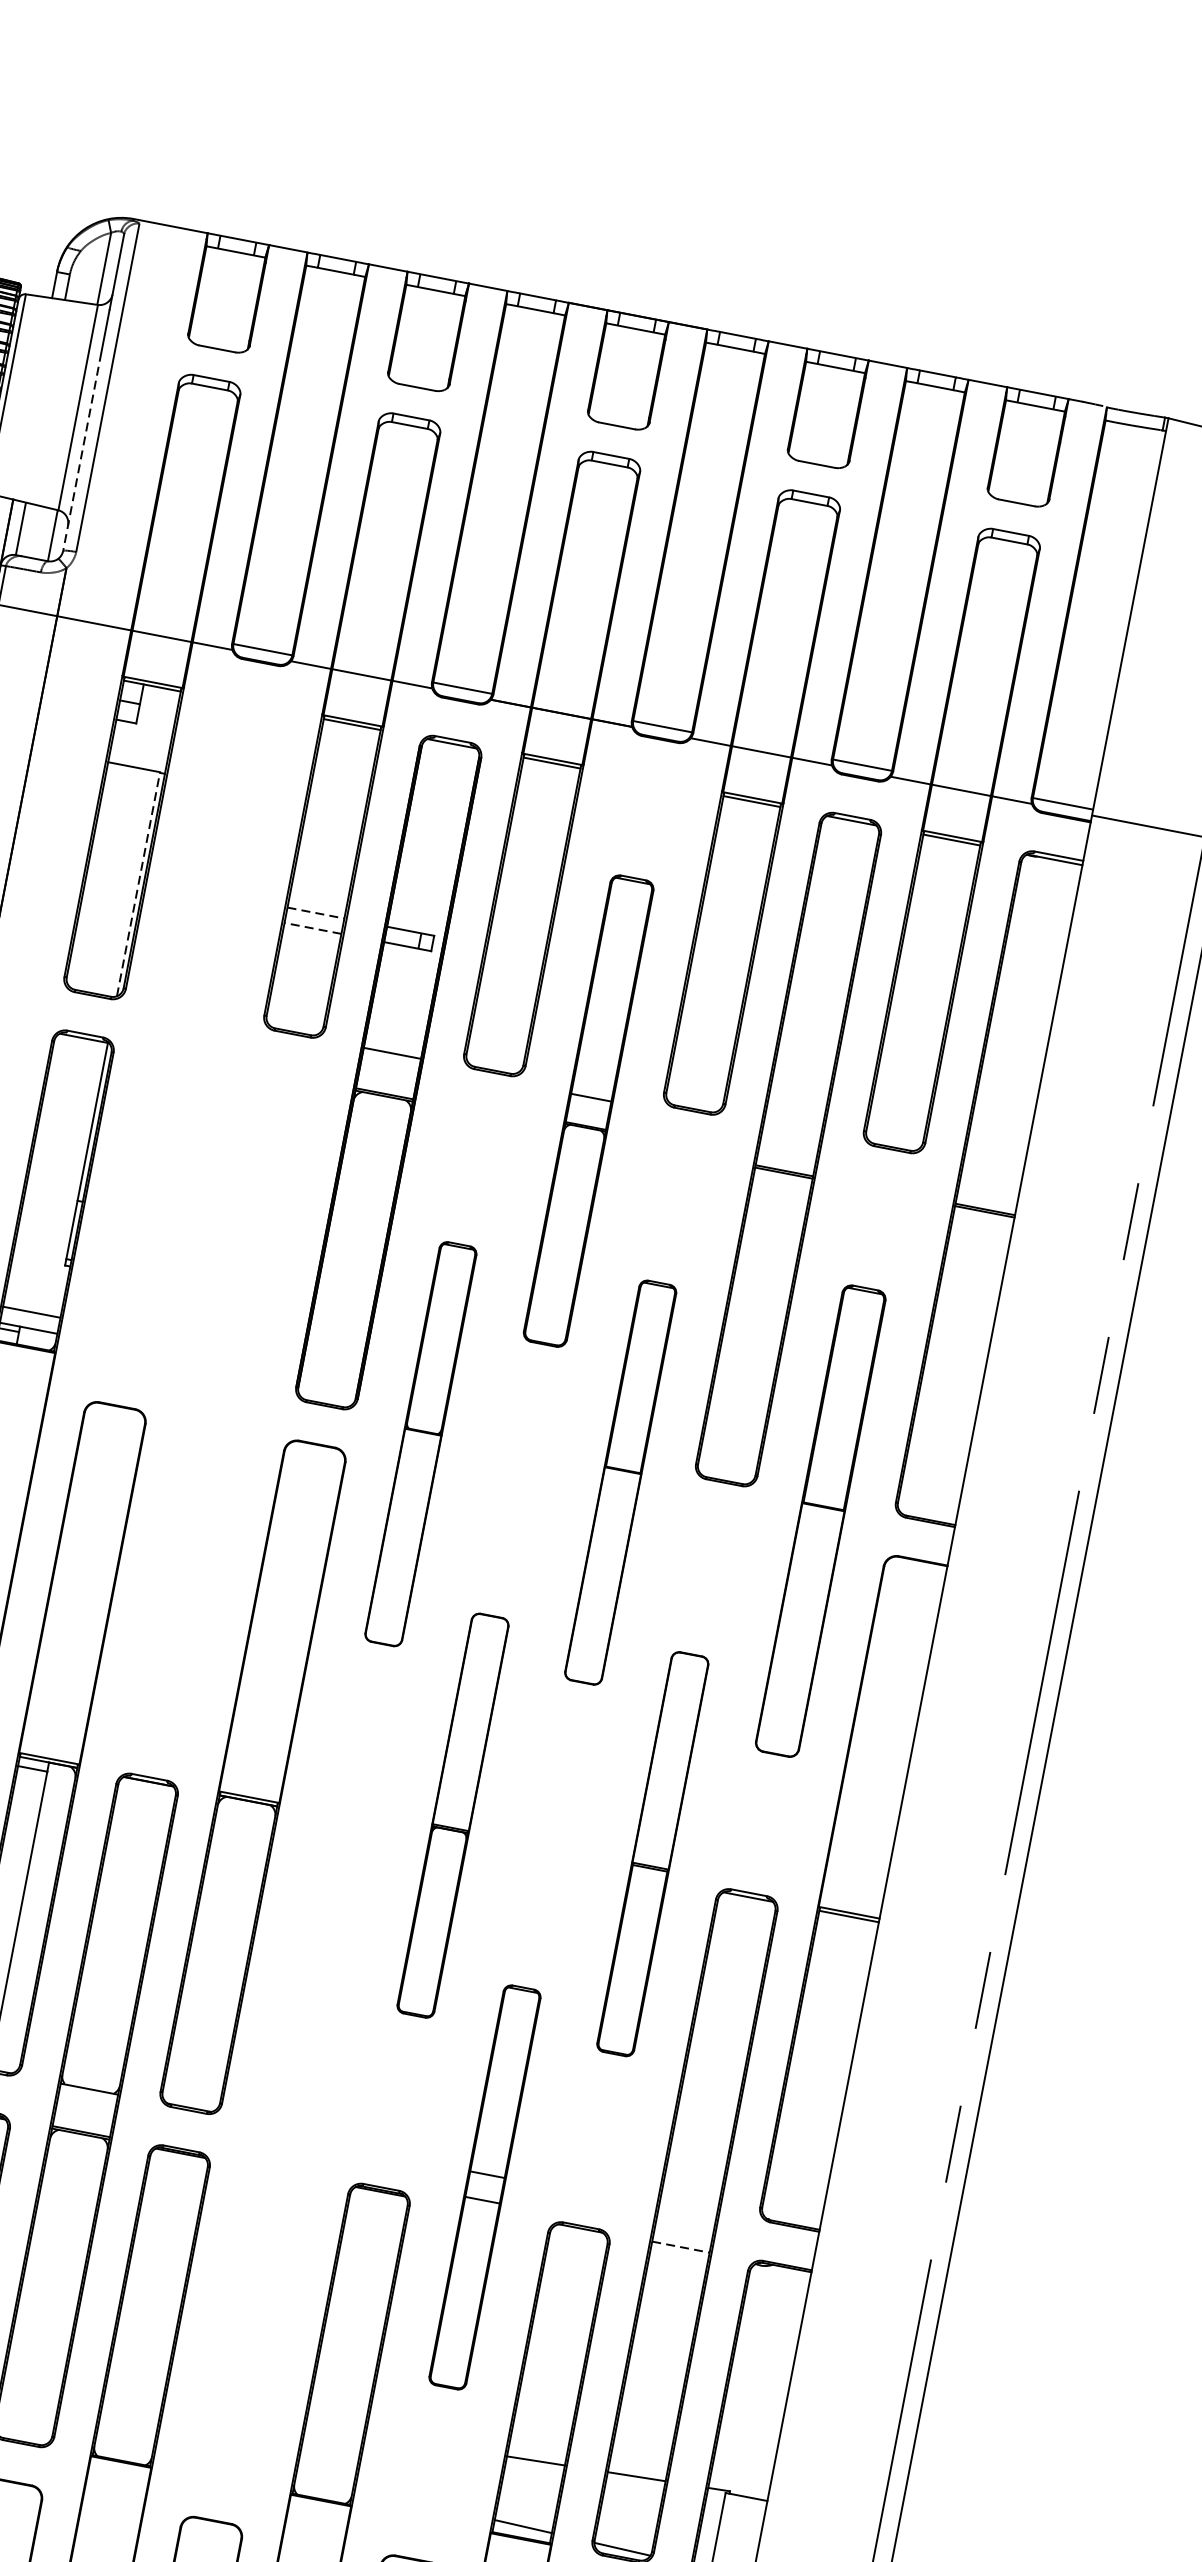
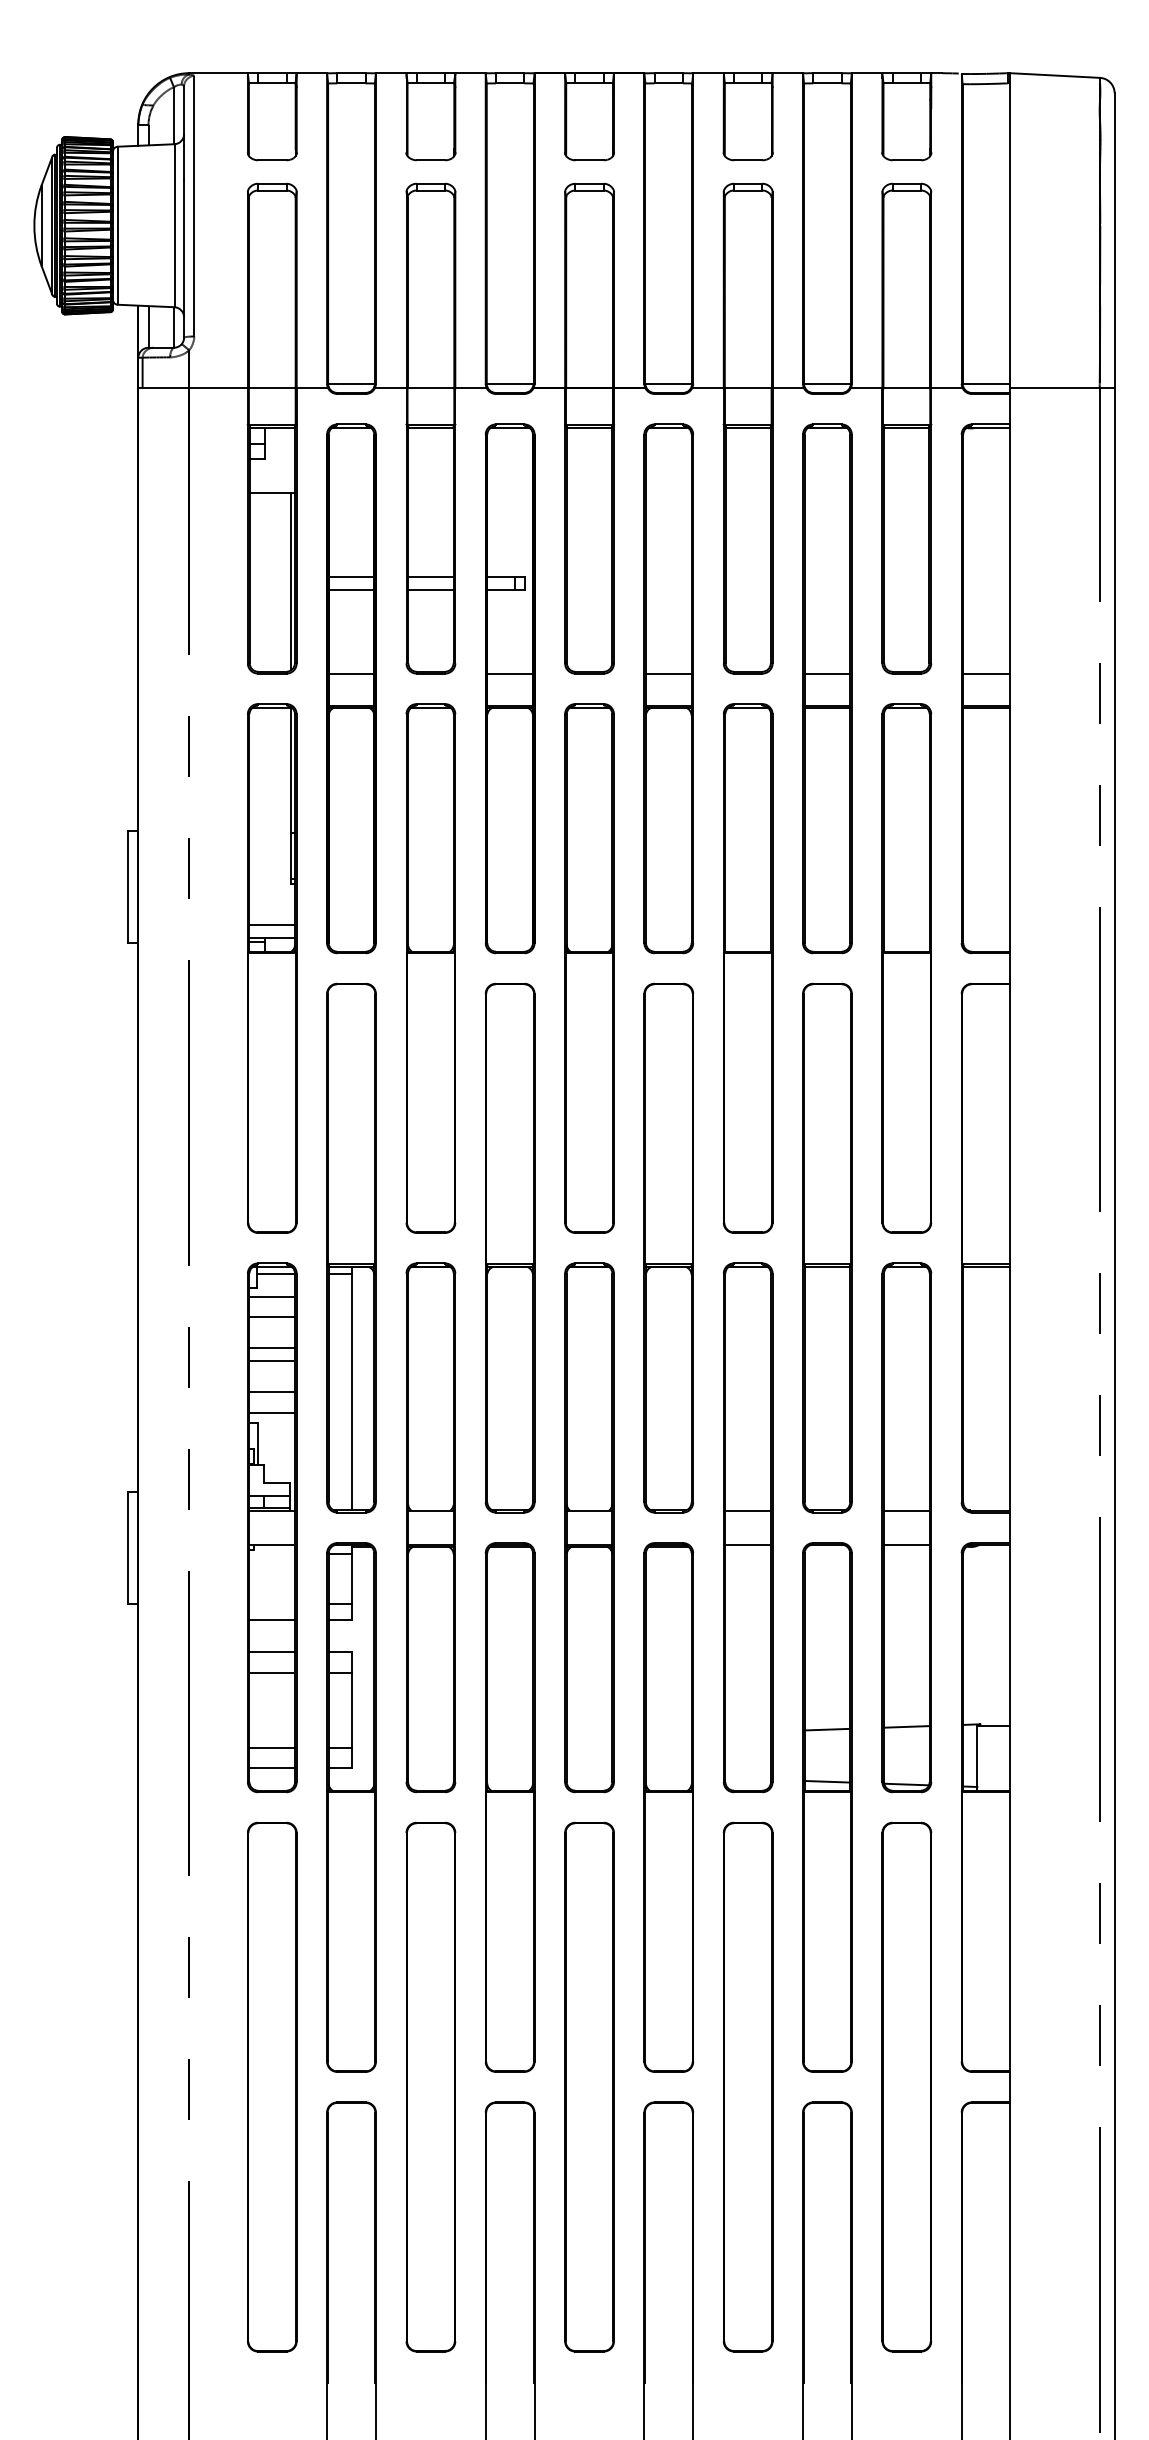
line: (82, 452) -> (184, 259), dashed -> solid
line: (138, 884) -> (290, 581), dashed -> solid
line: (315, 912) -> (430, 577), dashed -> solid
line: (312, 928) -> (430, 589), dashed -> solid
part: (188, 1033) -> (351, 688), added
part: (588, 1110) -> (668, 688), size x1.43
line: (792, 1130) -> (827, 673), added
line: (992, 1168) -> (986, 673), added
part: (220, 1405) -> (430, 968), added
part: (420, 1444) -> (589, 968), size x1.67
part: (619, 1482) -> (747, 968), size x1.67
part: (820, 1521) -> (906, 968), size x1.43
part: (452, 1814) -> (668, 1247), size x1.67
part: (653, 1853) -> (827, 1247), size x1.67
part: (285, 2148) -> (589, 1527), added
part: (484, 2186) -> (747, 1527), size x1.67
line: (688, 2203) -> (906, 1510), added
line: (680, 2246) -> (906, 1544), dashed -> solid

